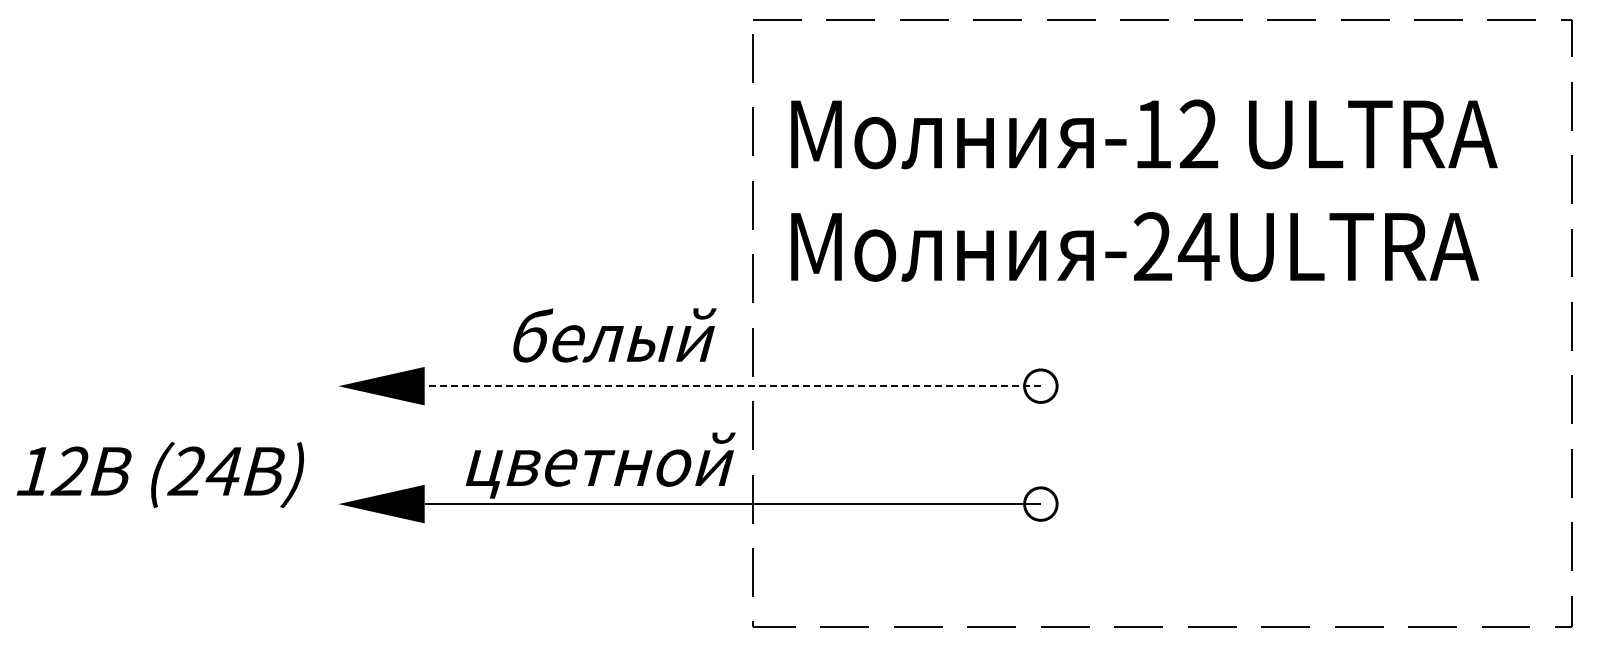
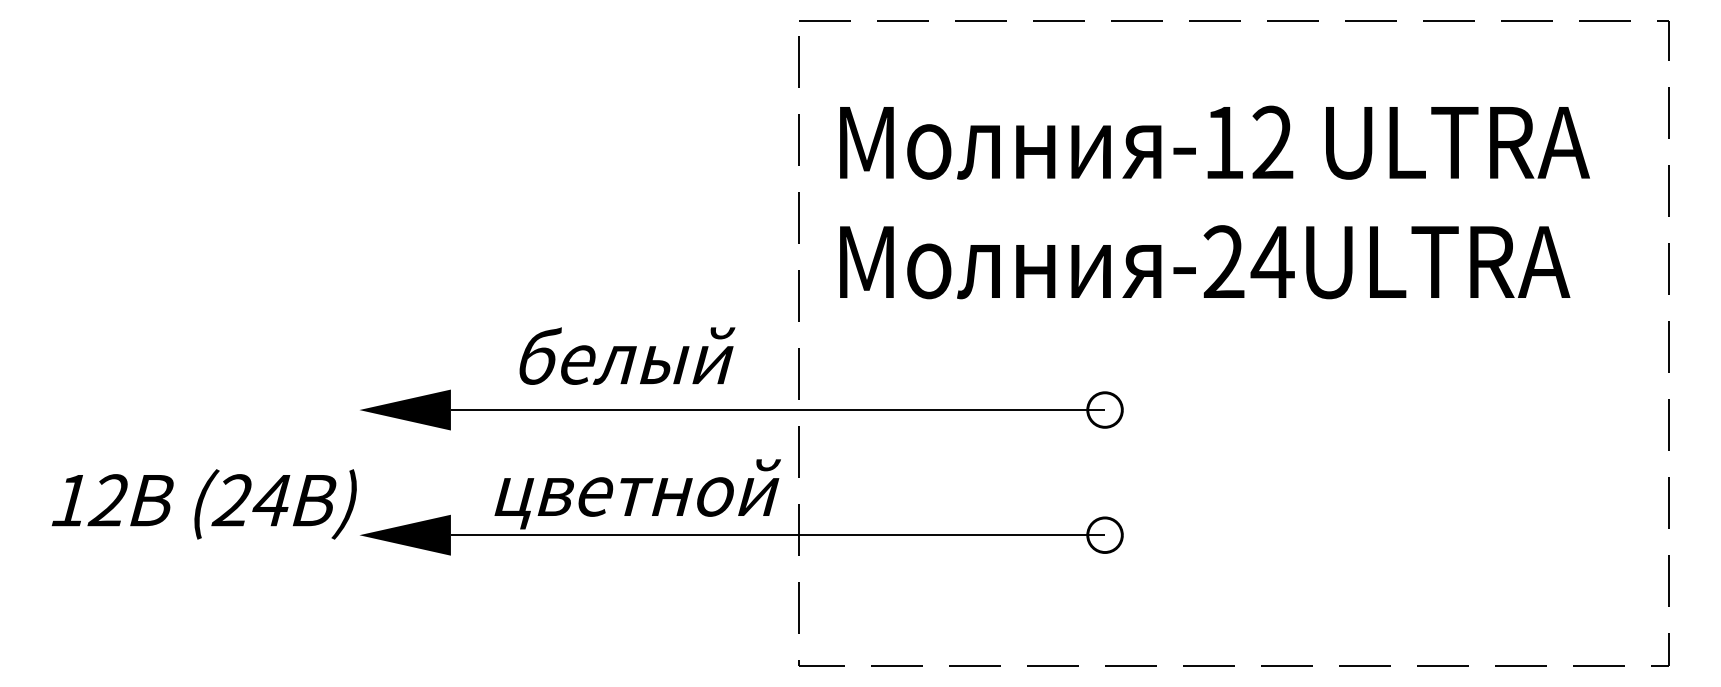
text: (614, 335) -> (626, 356), moved
line: (732, 386) -> (777, 410), dashed -> solid
text: (159, 475) -> (203, 504), moved

